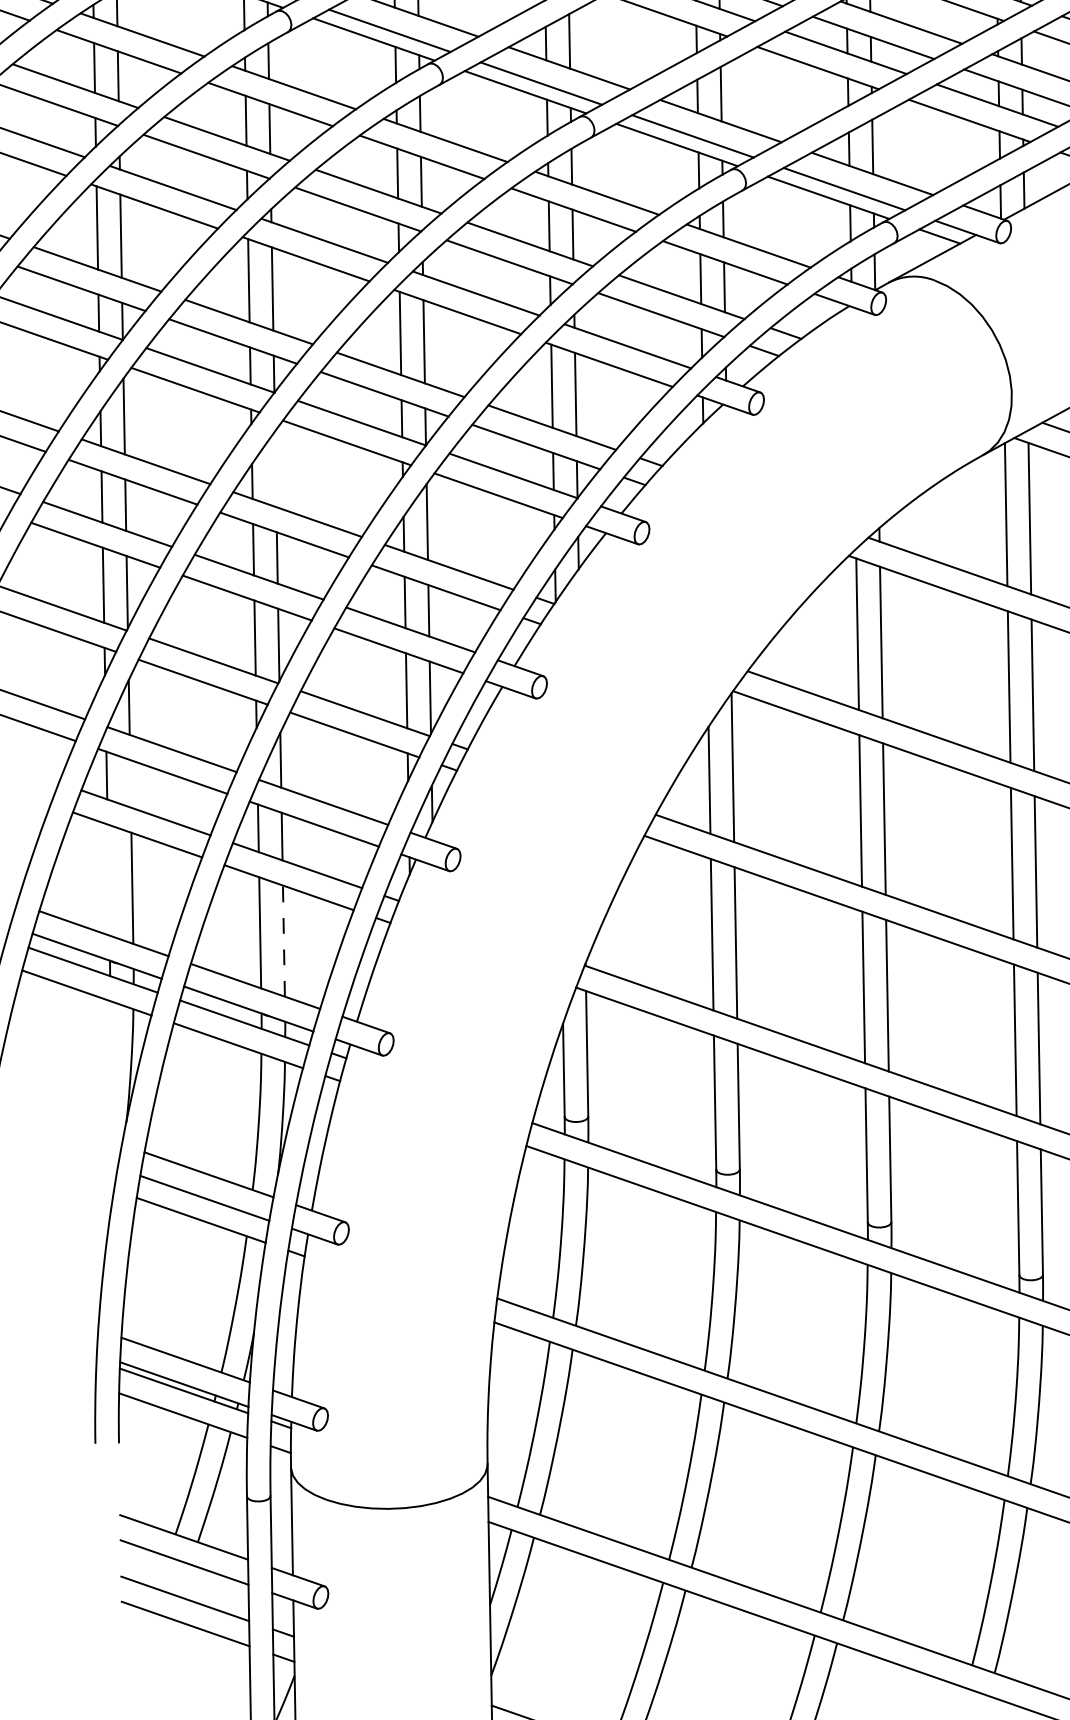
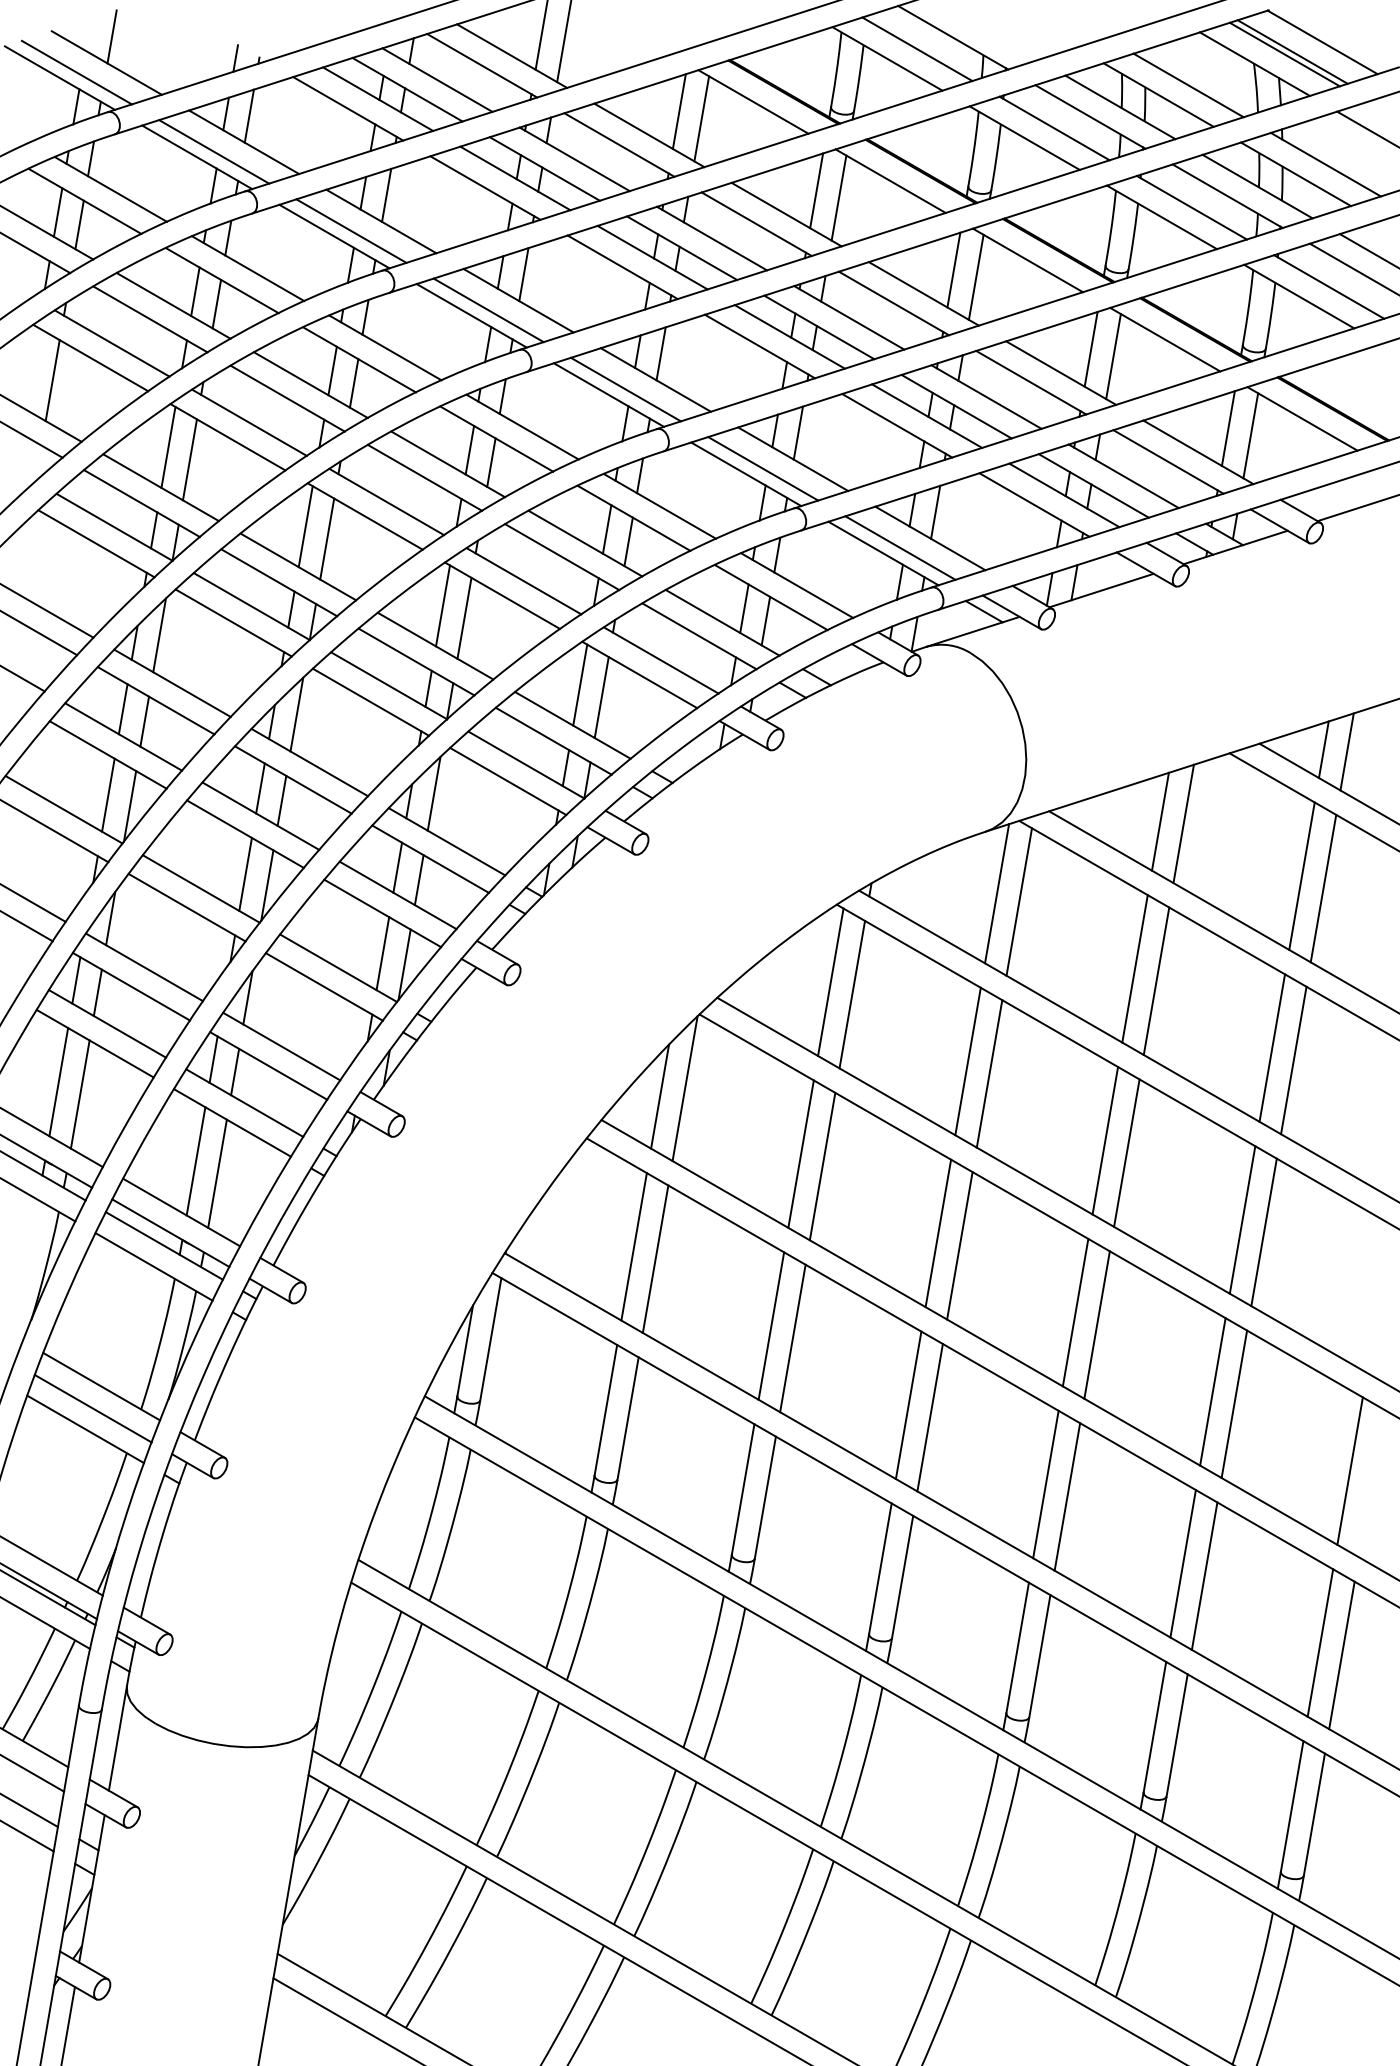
line: (275, 469) -> (296, 714), added
line: (130, 783) -> (97, 992), added
line: (108, 880) -> (58, 1082), added
line: (283, 940) -> (217, 1173), dashed -> solid

